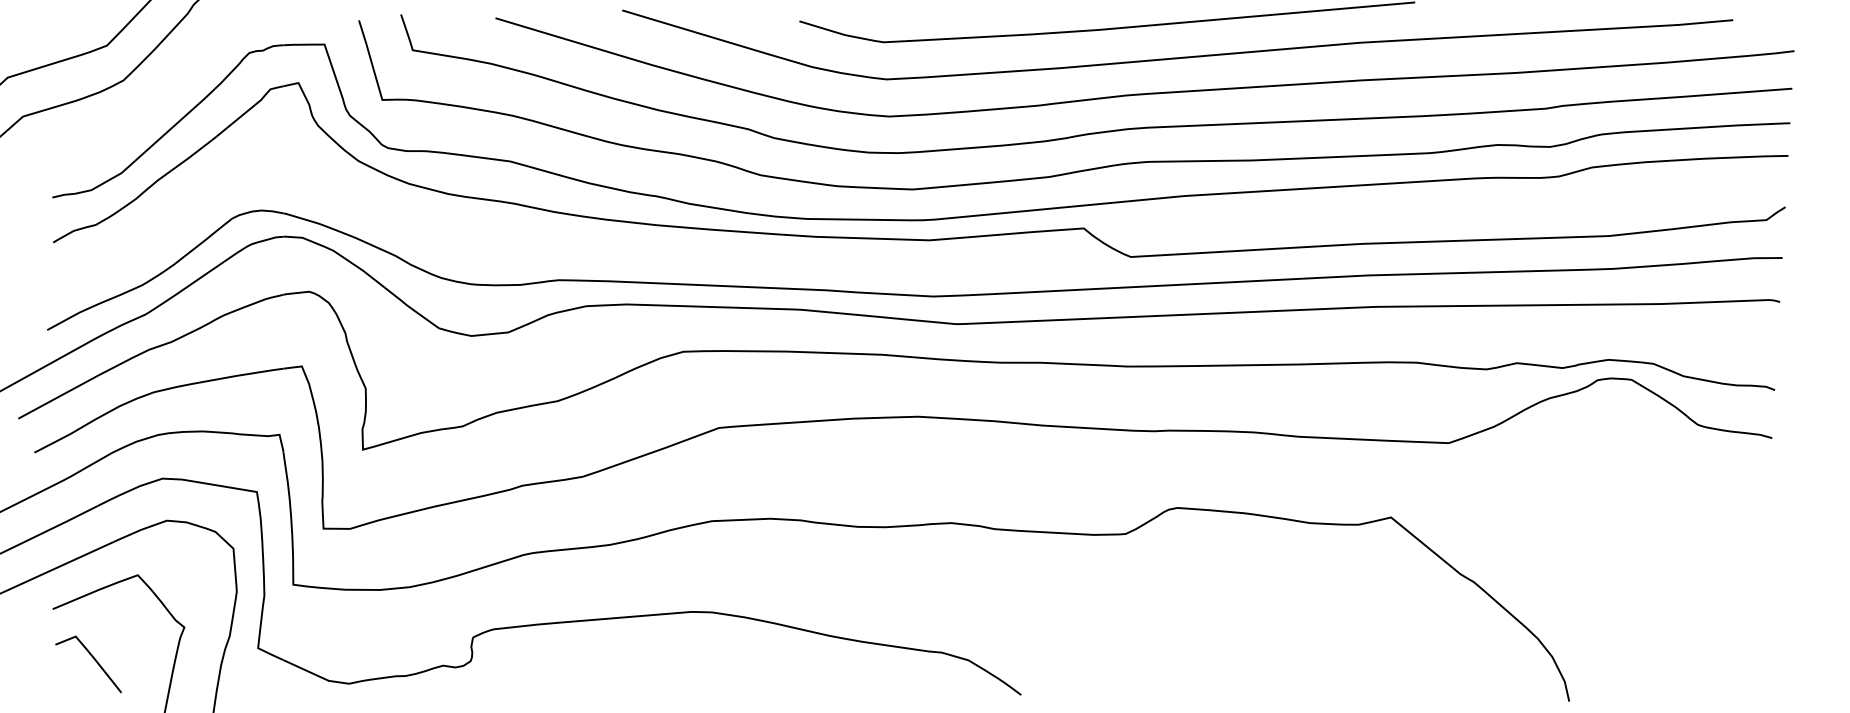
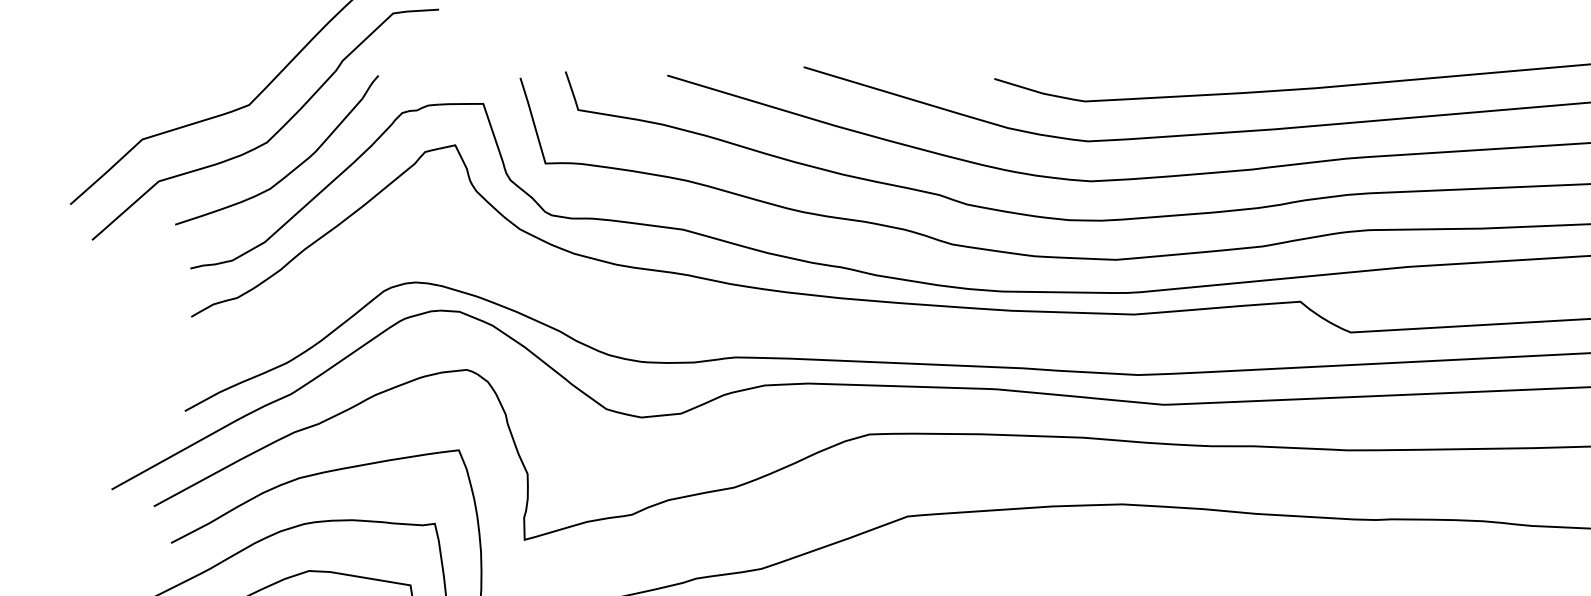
curve: (148, 104) -> (293, 168), added

